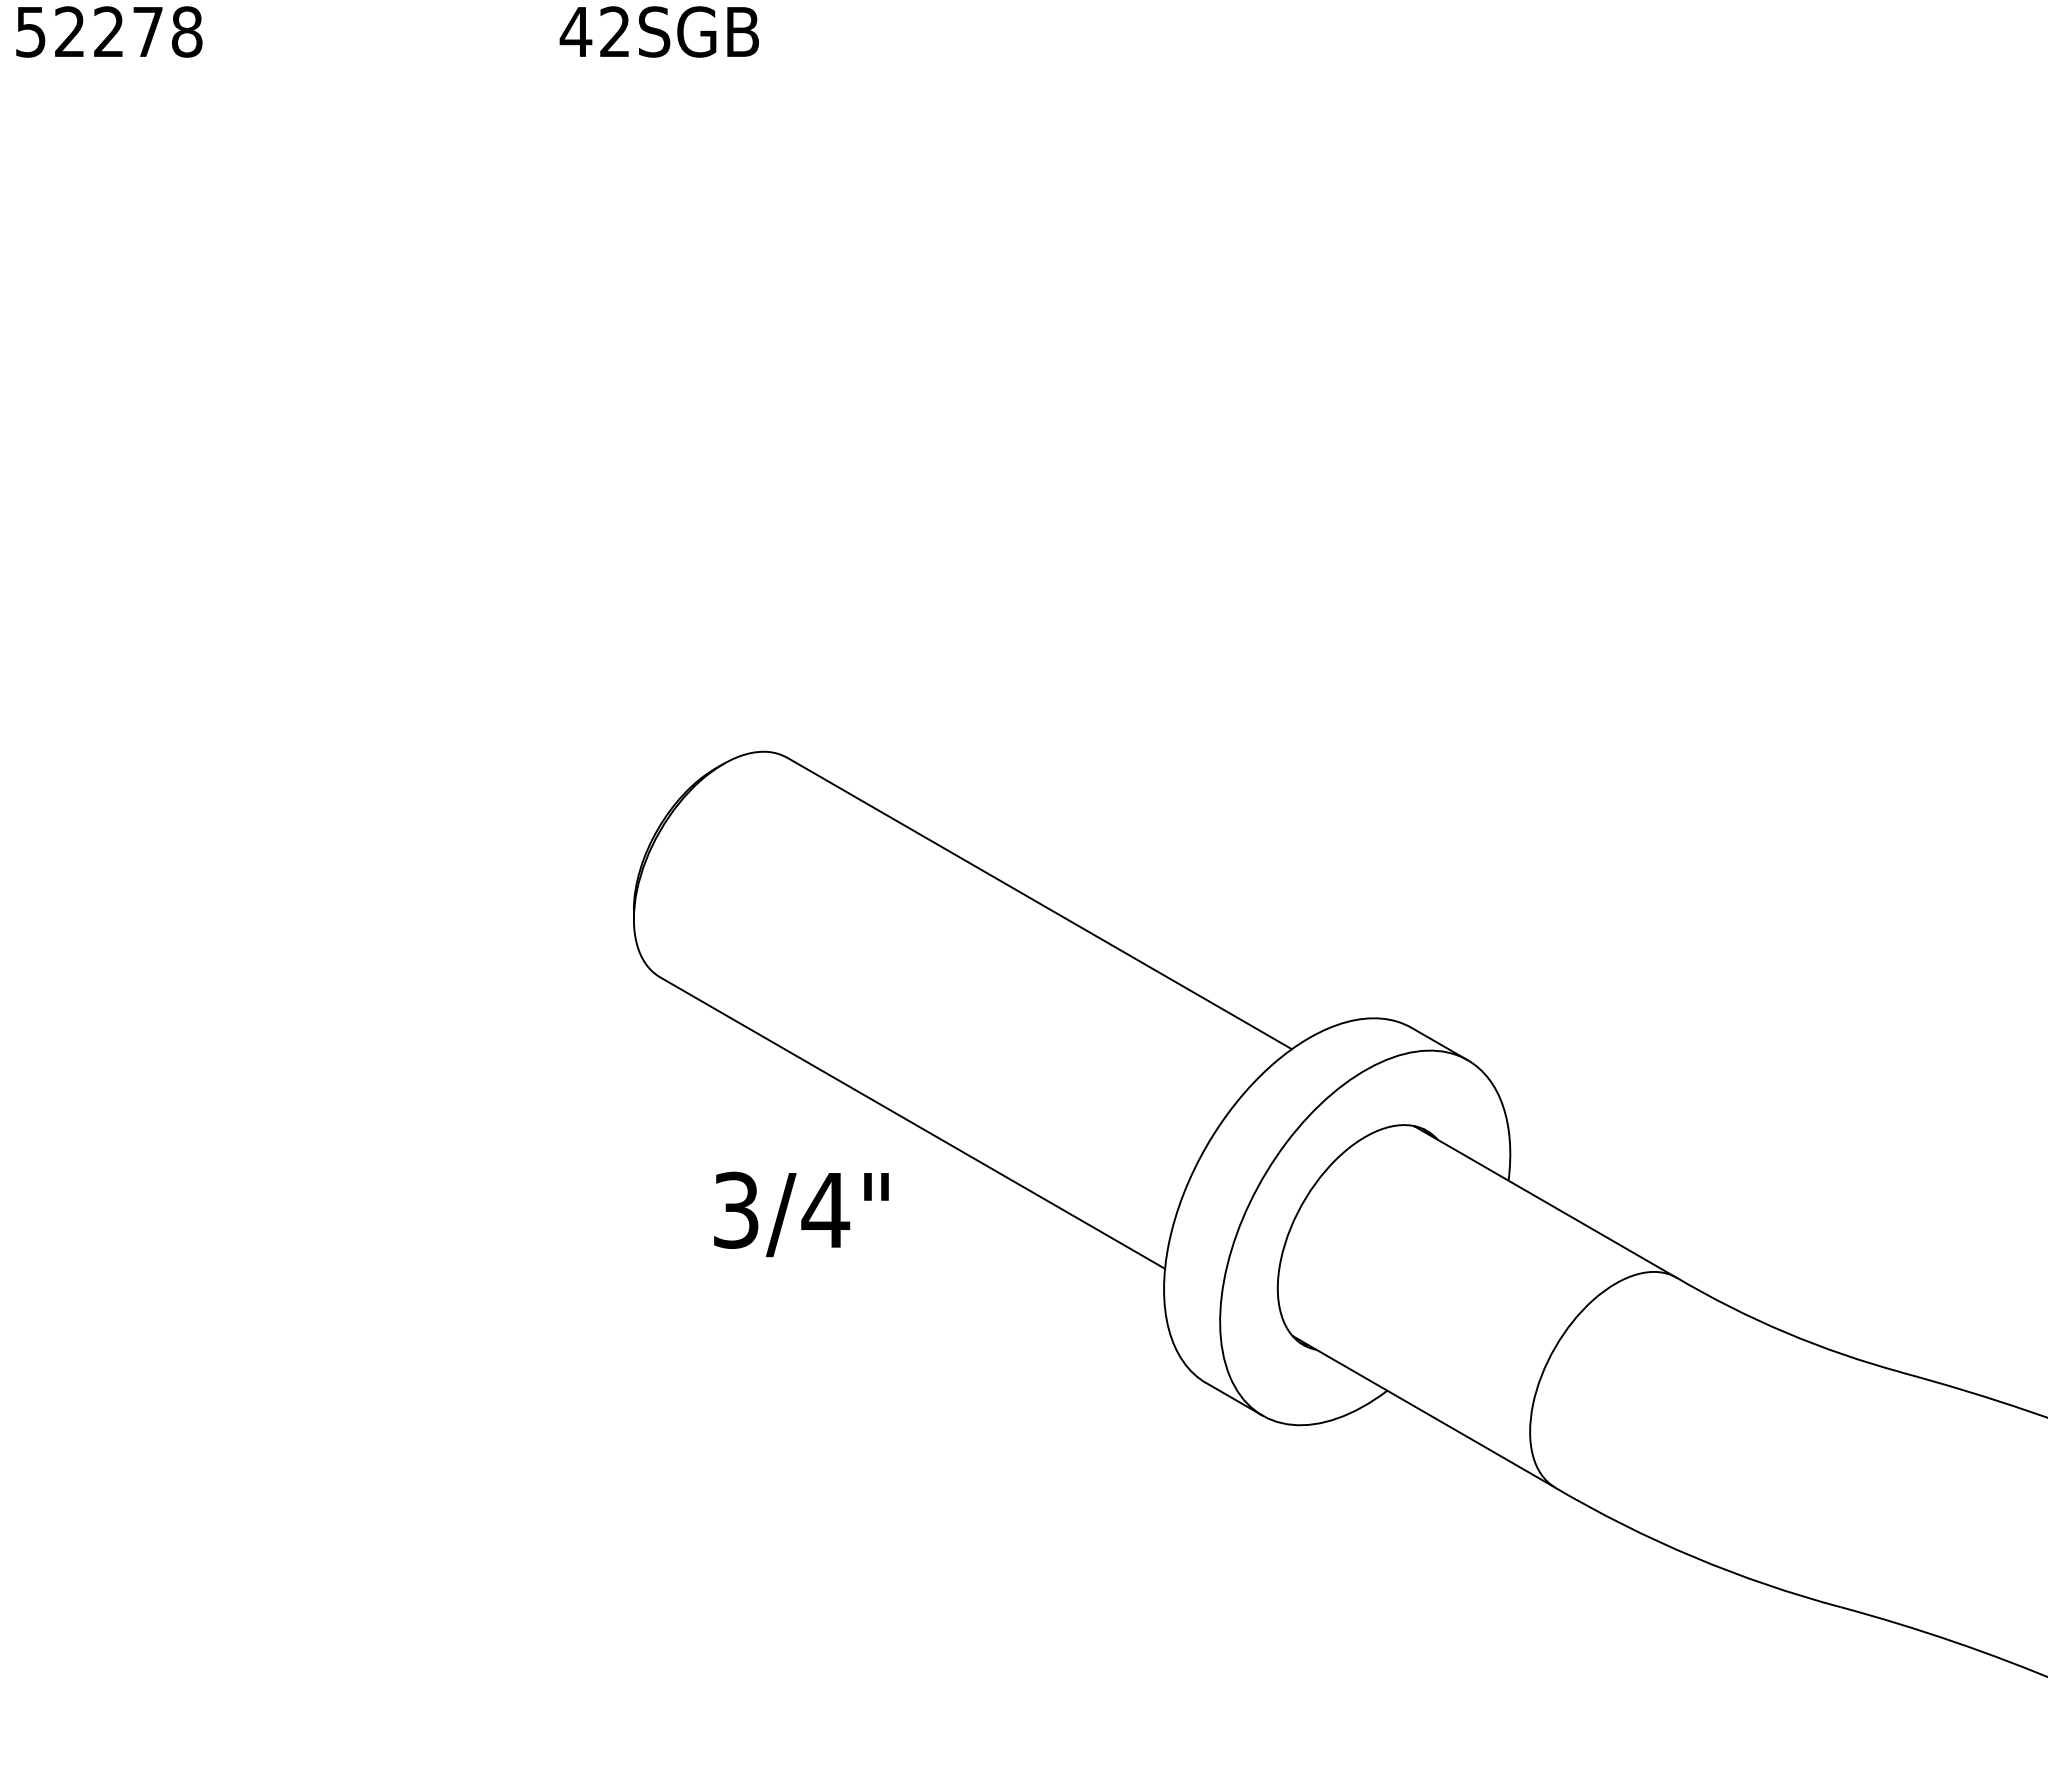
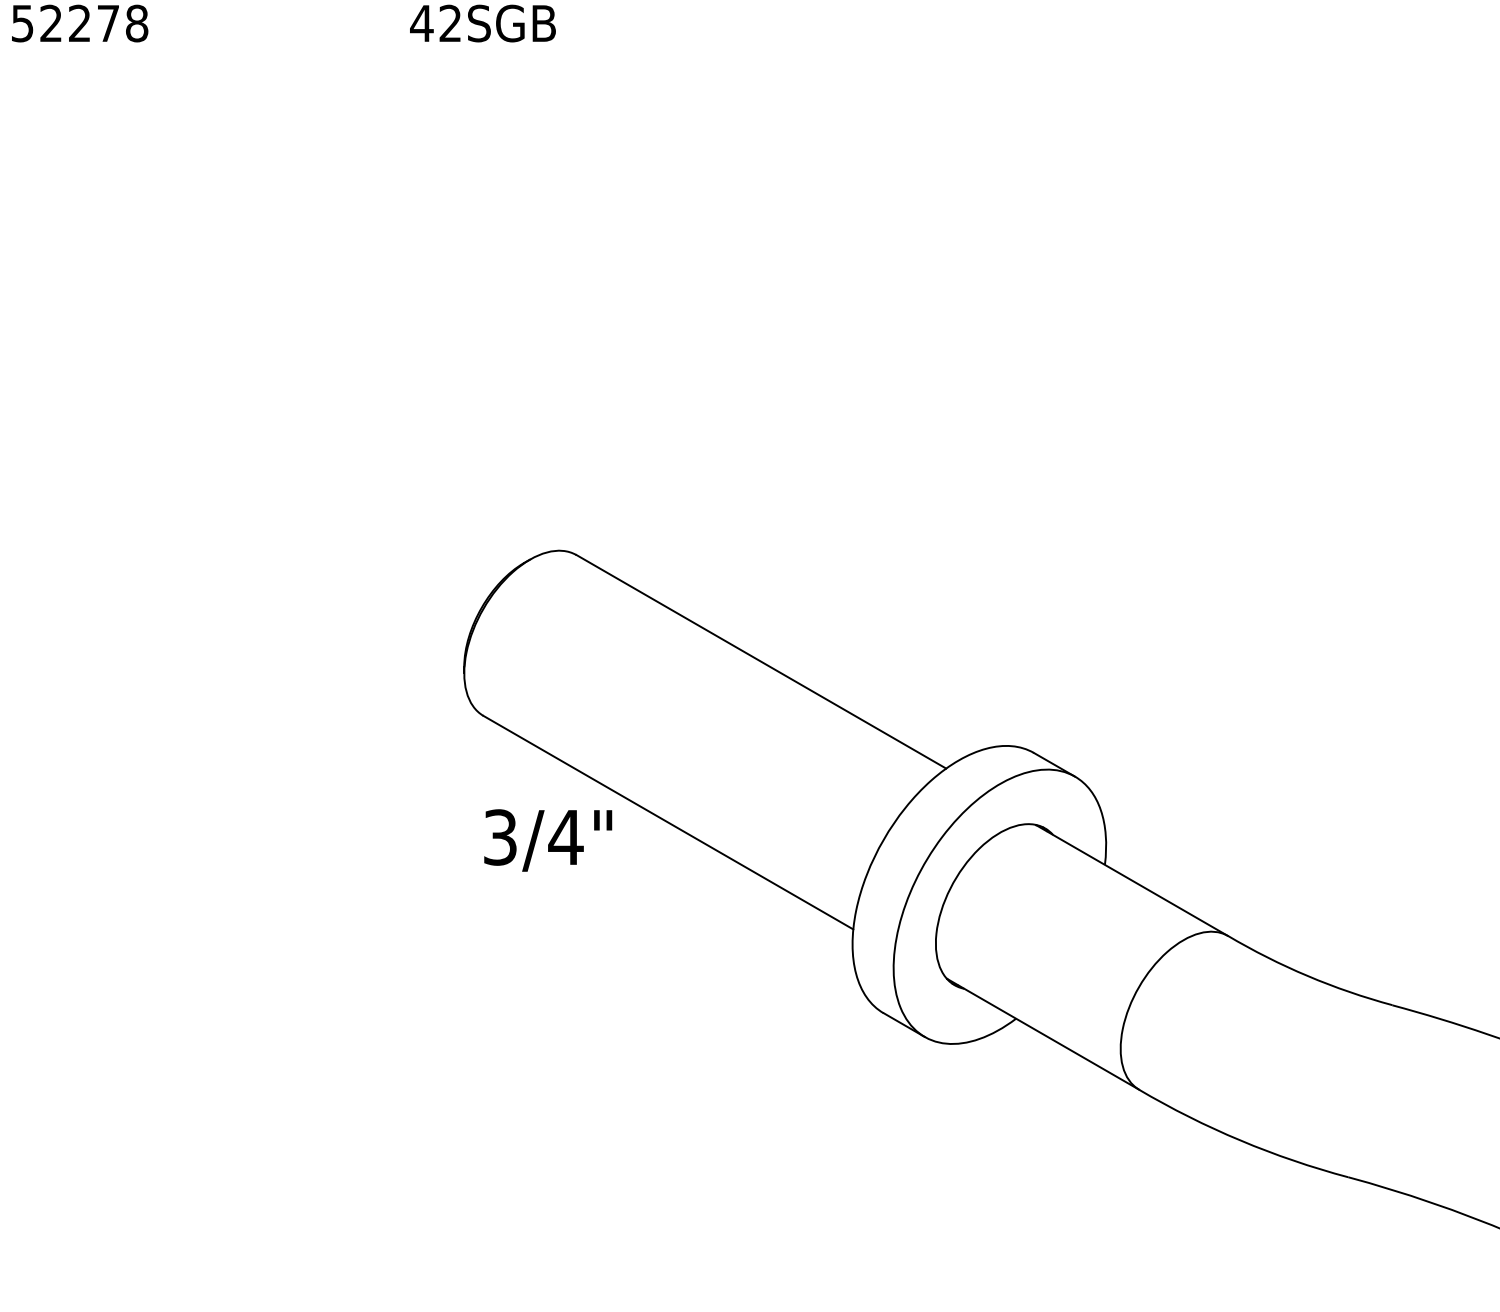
text: (801, 1214) -> (548, 840), moved

